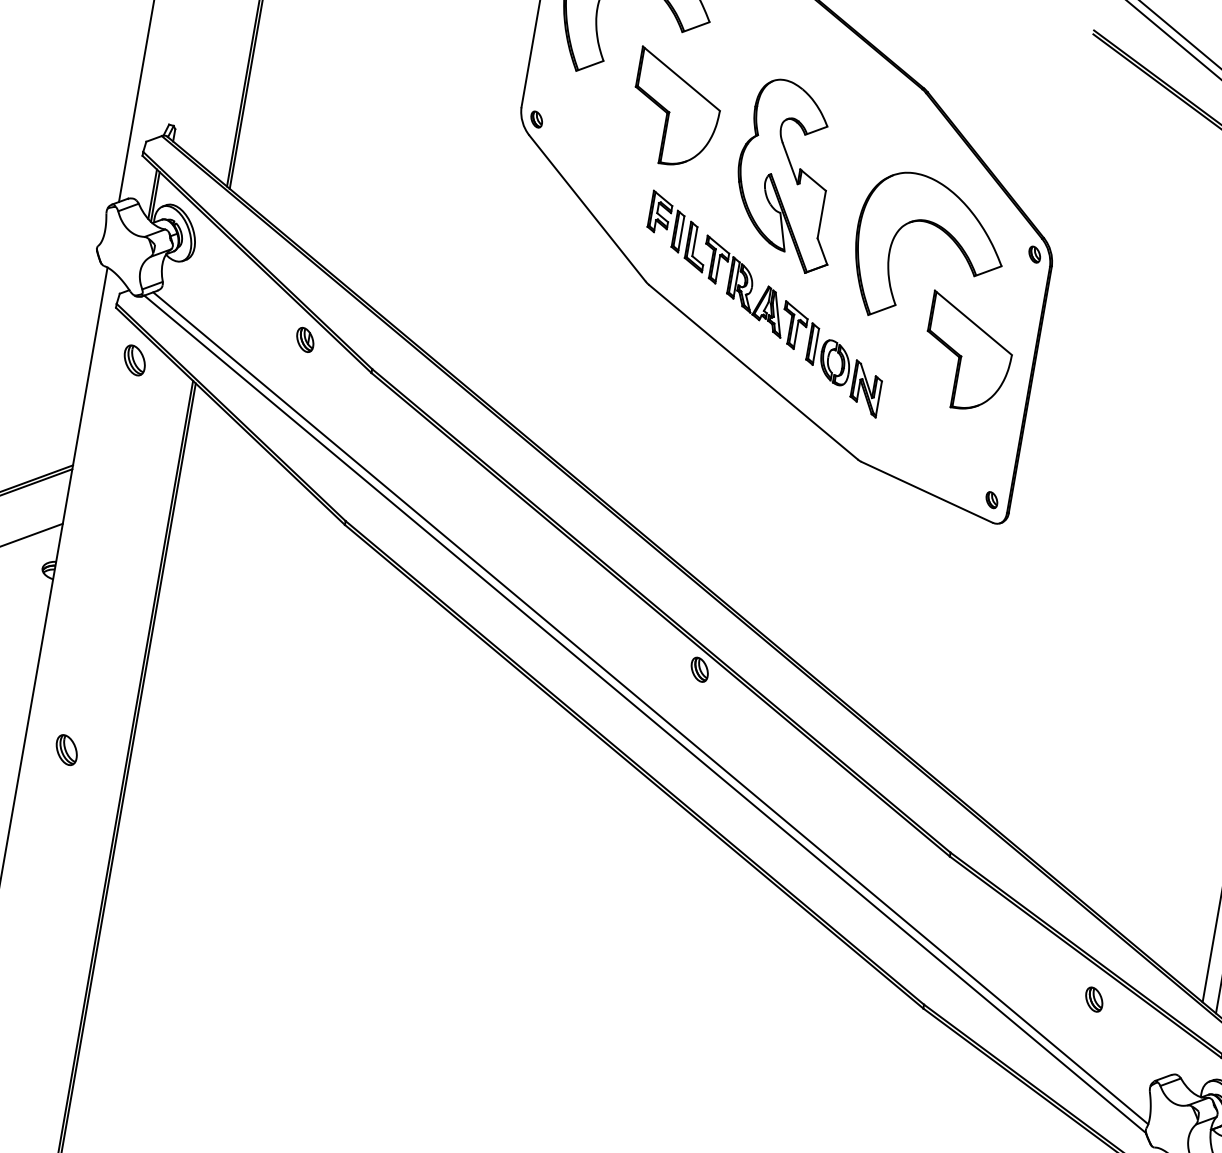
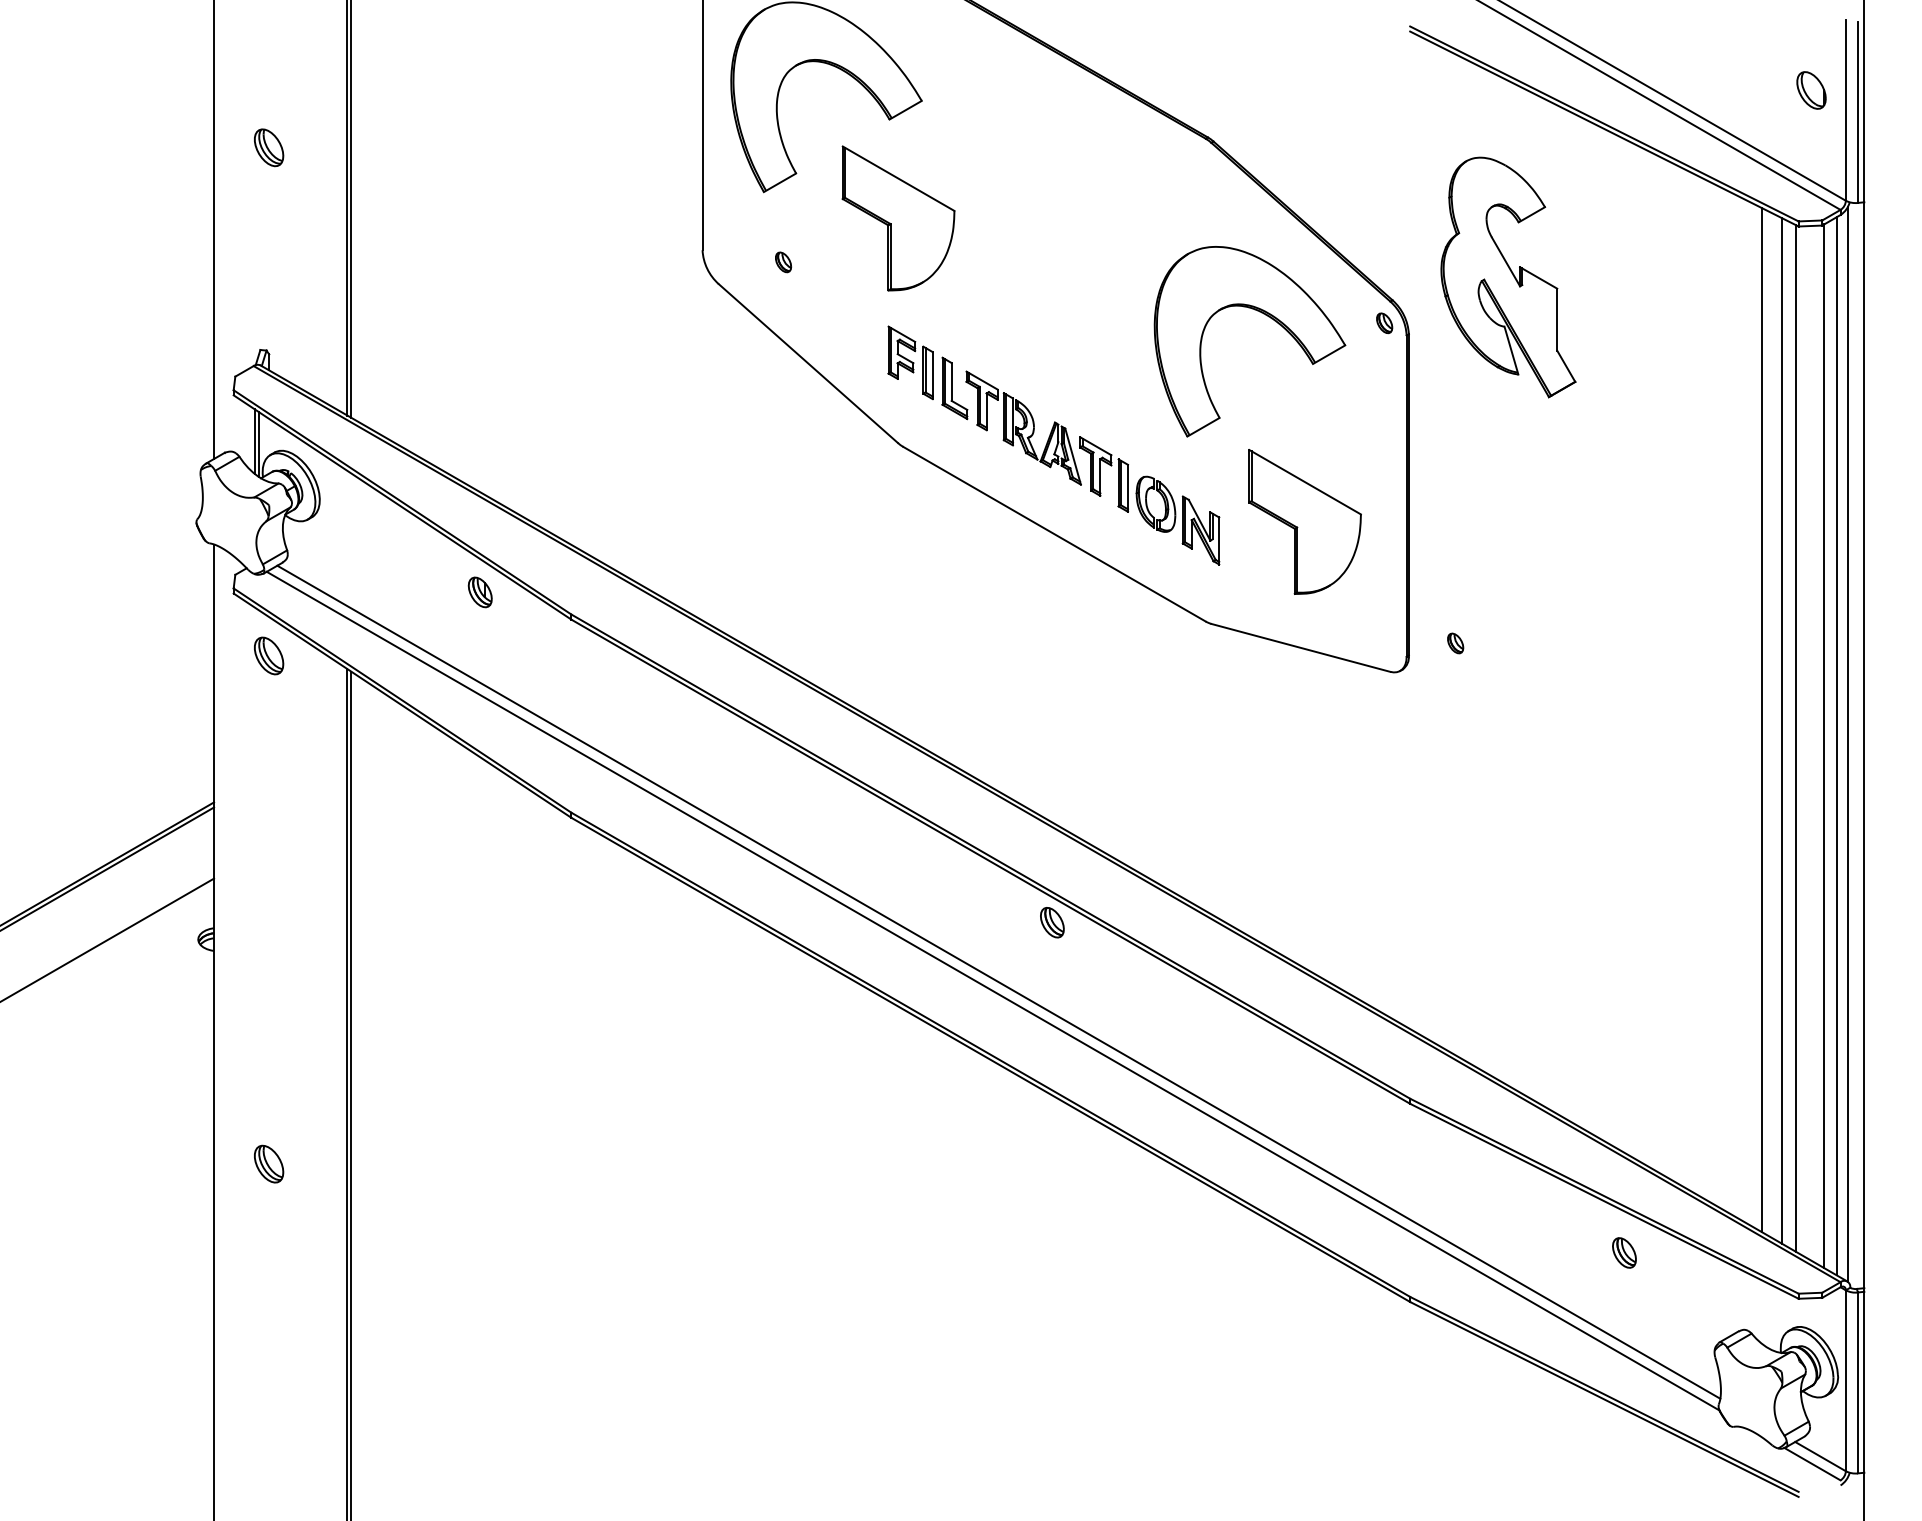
part: (536, 119) -> (783, 262), moved
part: (790, 175) -> (1508, 277), moved
part: (967, 352) -> (1304, 521), moved
part: (991, 500) -> (1455, 643), moved

